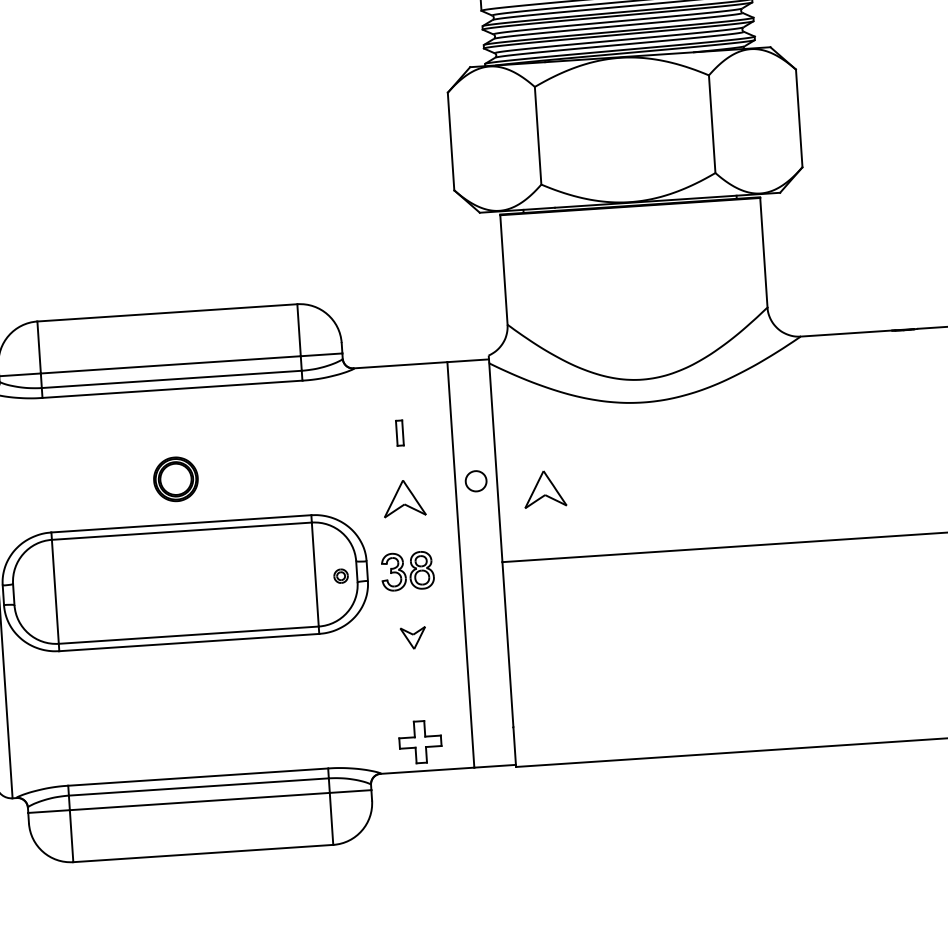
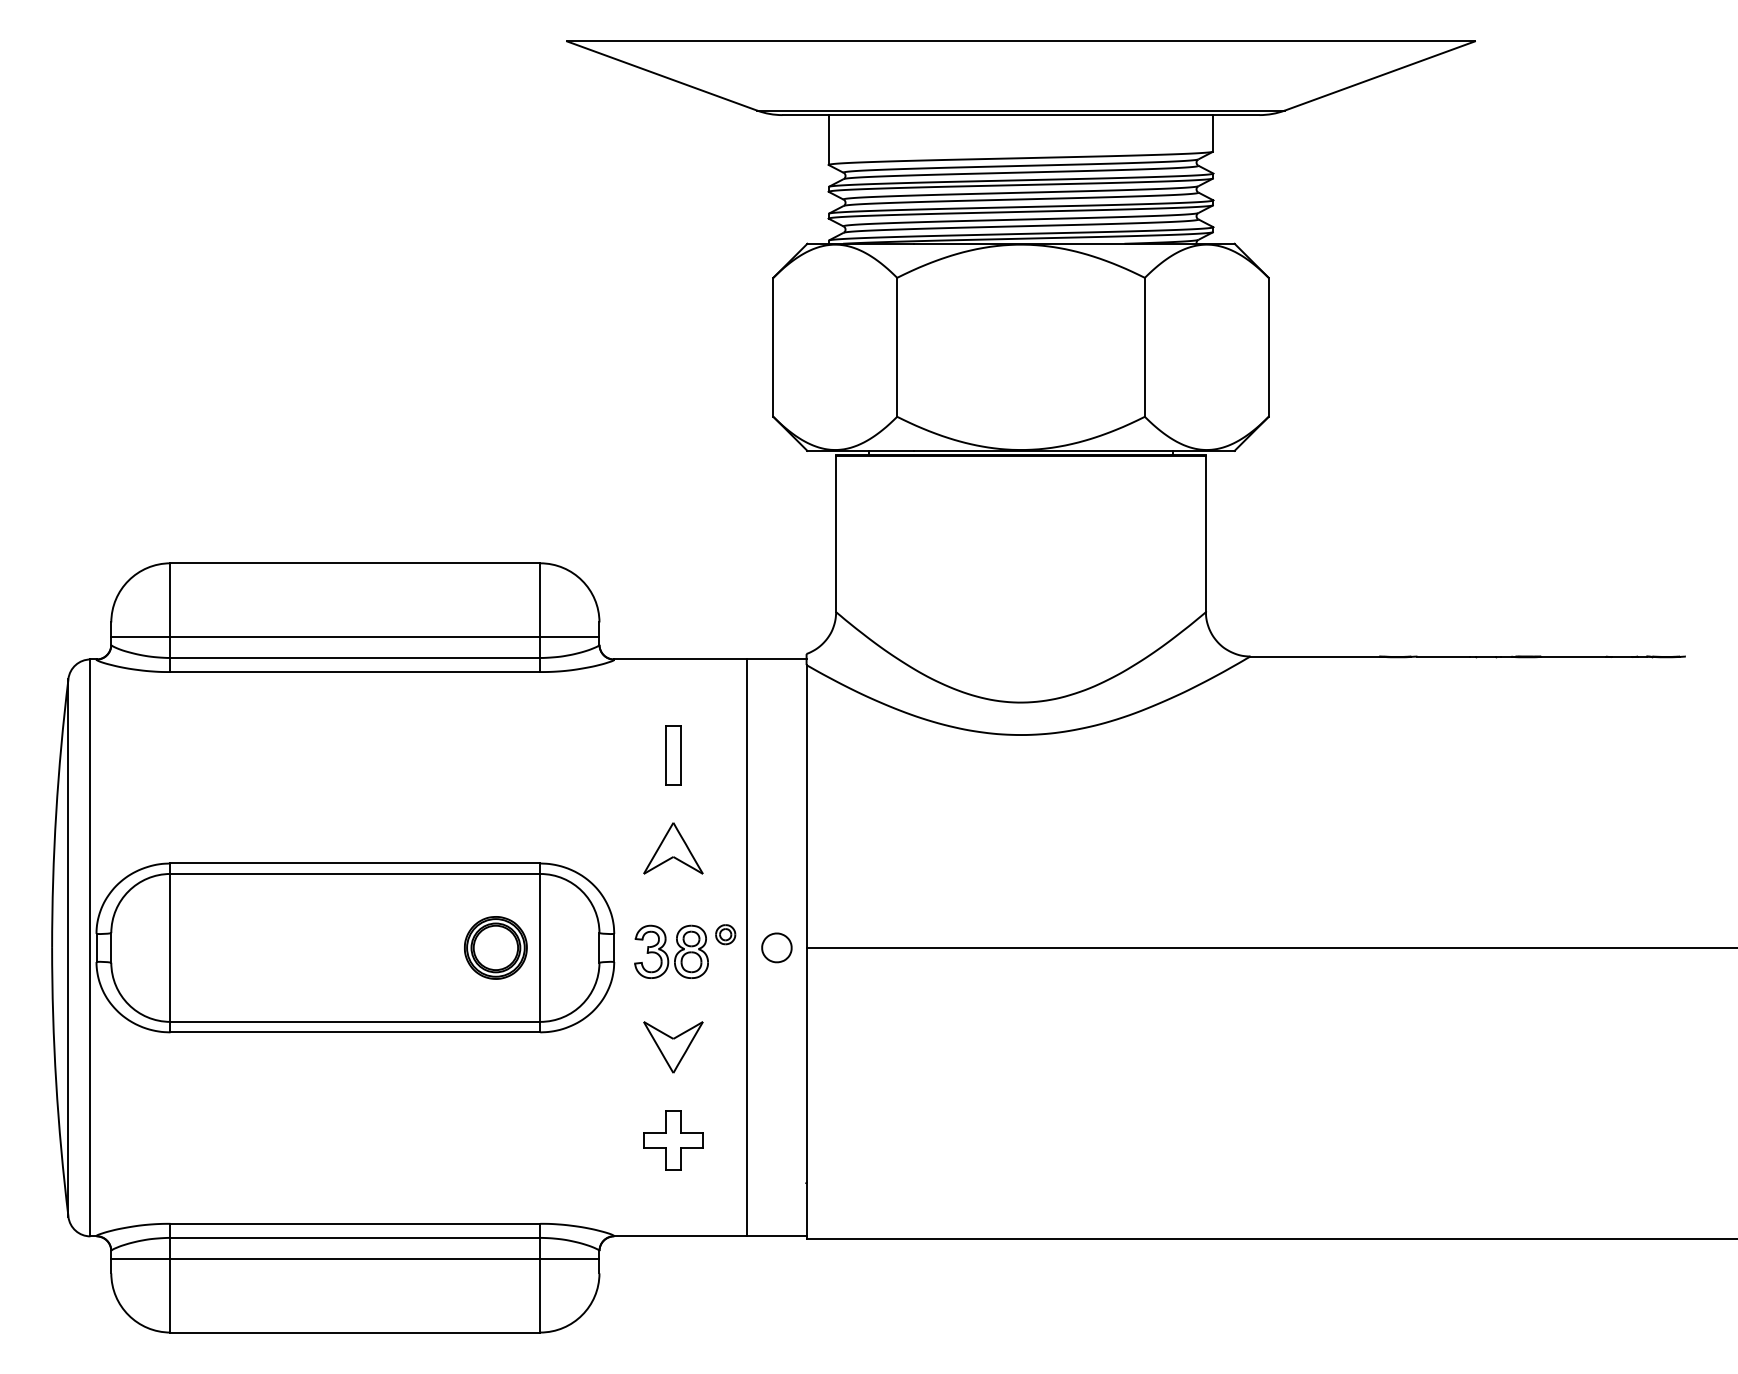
part: (399, 433) -> (673, 755), size x1.67
part: (175, 479) -> (495, 947), moved
part: (475, 481) -> (776, 947), moved
part: (544, 489) -> (873, 848), removed
part: (340, 576) -> (725, 934), moved
part: (413, 638) -> (673, 1047), size x1.67
part: (420, 742) -> (673, 1140), moved

